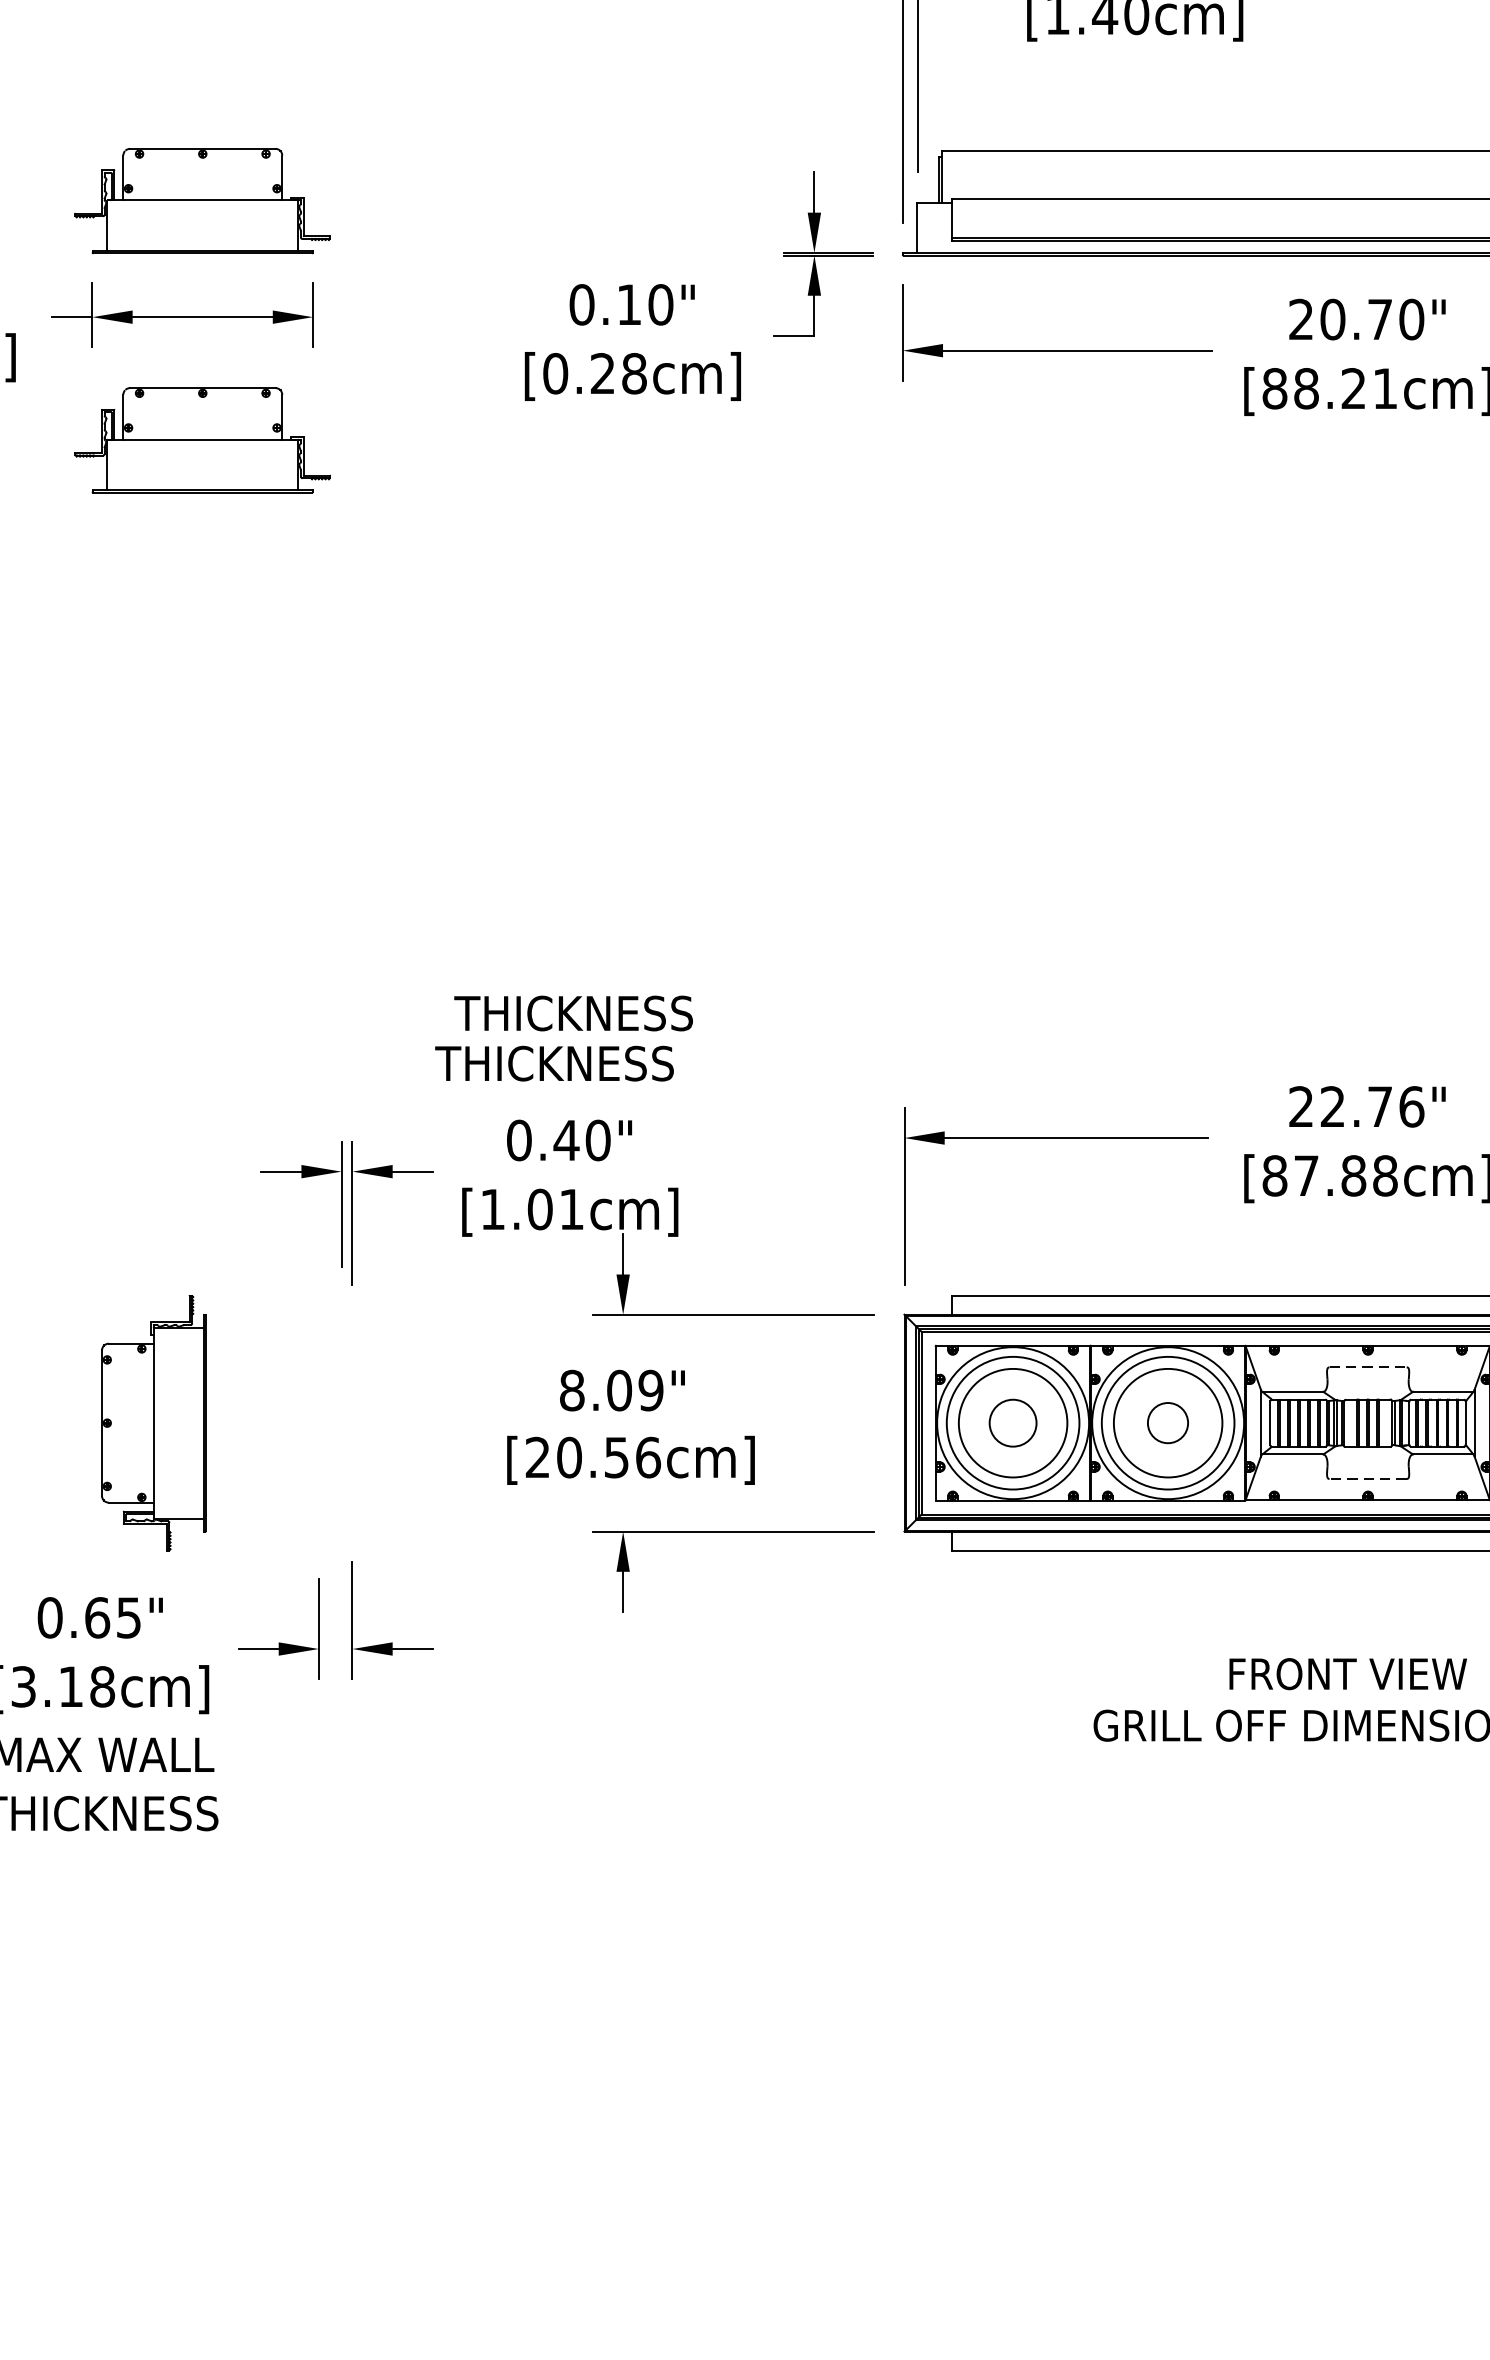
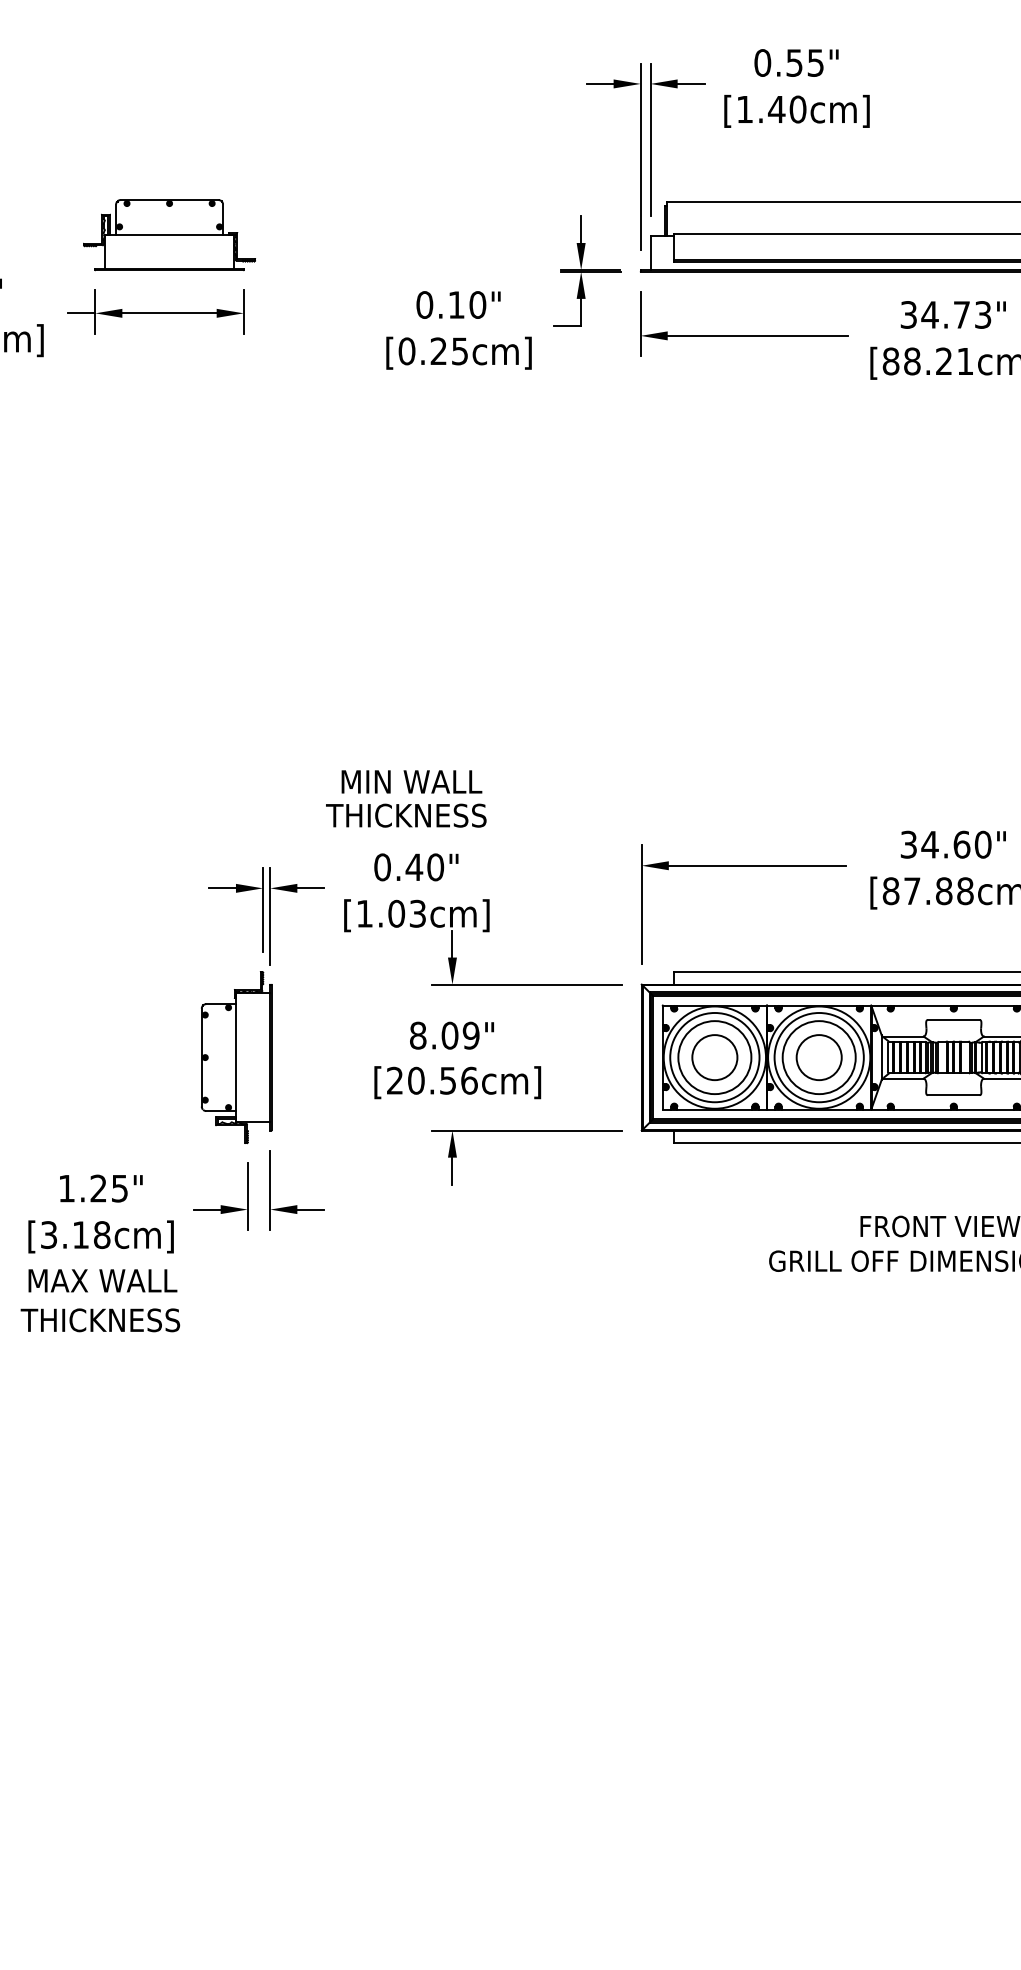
text: (1355, 318) -> (945, 314), 20.70" -> 34.73"
text: (633, 373) -> (459, 351), [0.28cm] -> [0.25cm]
part: (202, 440) -> (169, 396), removed
text: (572, 1012) -> (418, 781), THICKNESS -> MIN WALL
text: (1355, 1106) -> (945, 844), 22.76" -> 34.60"
text: (571, 1209) -> (417, 913), [1.01cm] -> [1.03cm]
line: (1367, 1368) -> (953, 1020), dashed -> solid
part: (153, 1423) -> (236, 1057), moved
circle: (1012, 1423) -> (714, 1057), size x1.43
circle: (1167, 1423) -> (818, 1057), size x1.67
line: (1367, 1479) -> (953, 1095), dashed -> solid
text: (73, 1617) -> (82, 1188), 0.65" -> 1.25"

